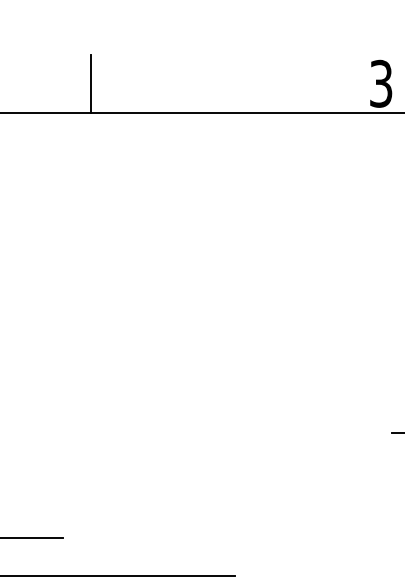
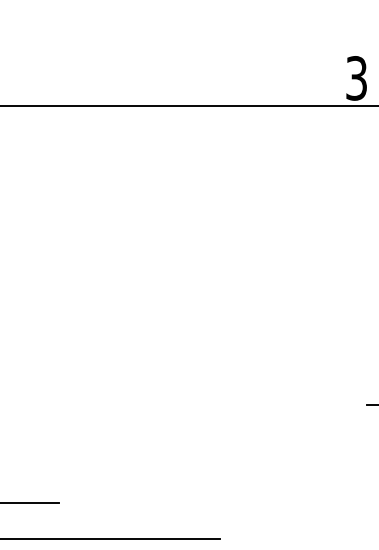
line: (91, 83) -> (85, 78), removed

